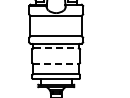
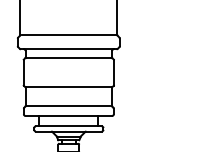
line: (56, 48) -> (69, 58), dashed -> solid
line: (56, 63) -> (69, 86), dashed -> solid

